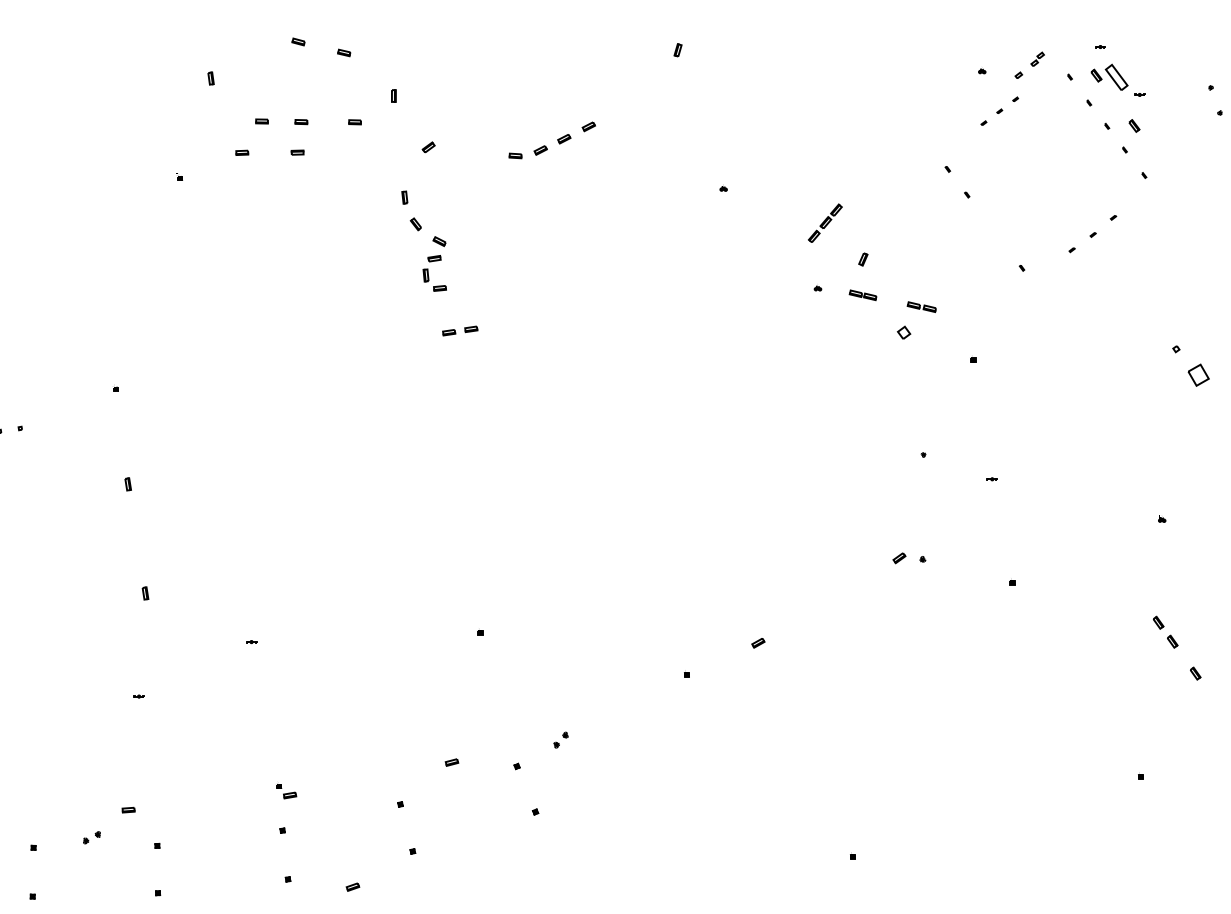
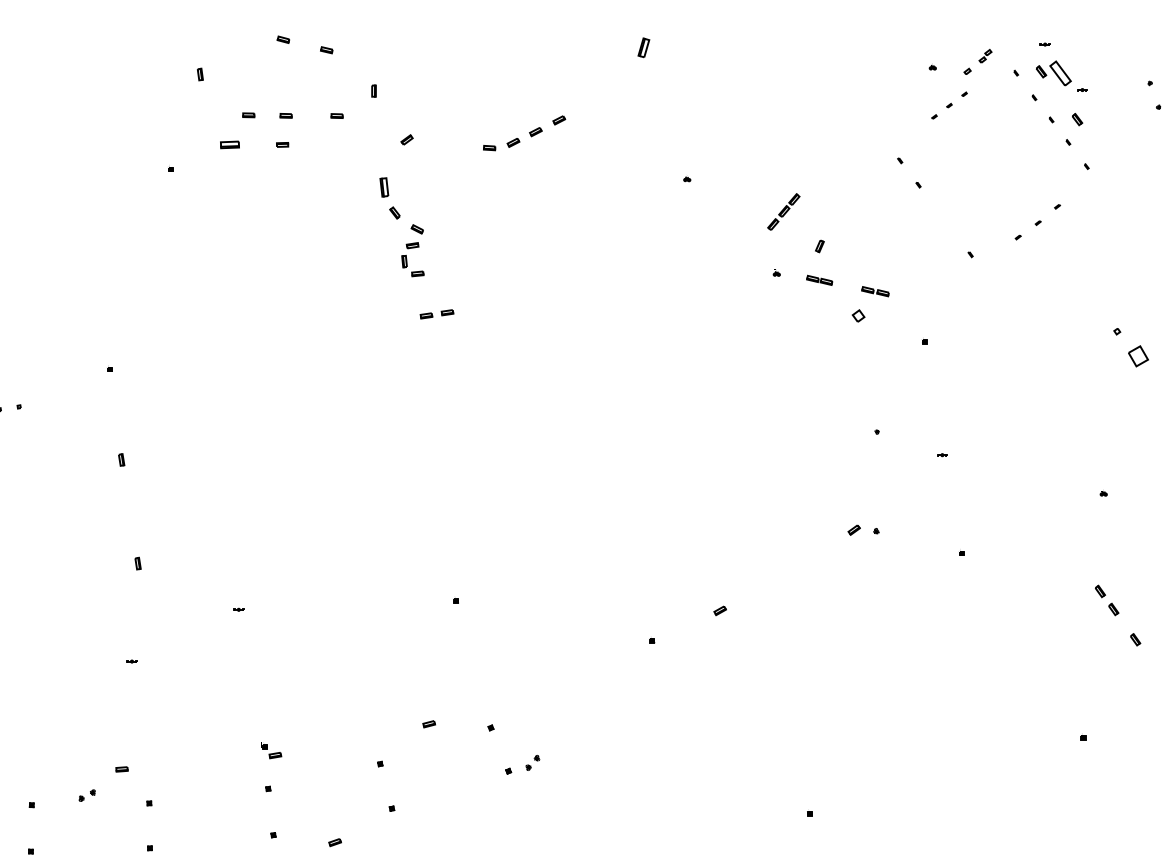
part: (677, 50) -> (643, 47), size x1.6
part: (241, 153) -> (229, 145), size x1.6
part: (404, 197) -> (384, 187), size x1.6
part: (560, 739) -> (532, 762), moved

